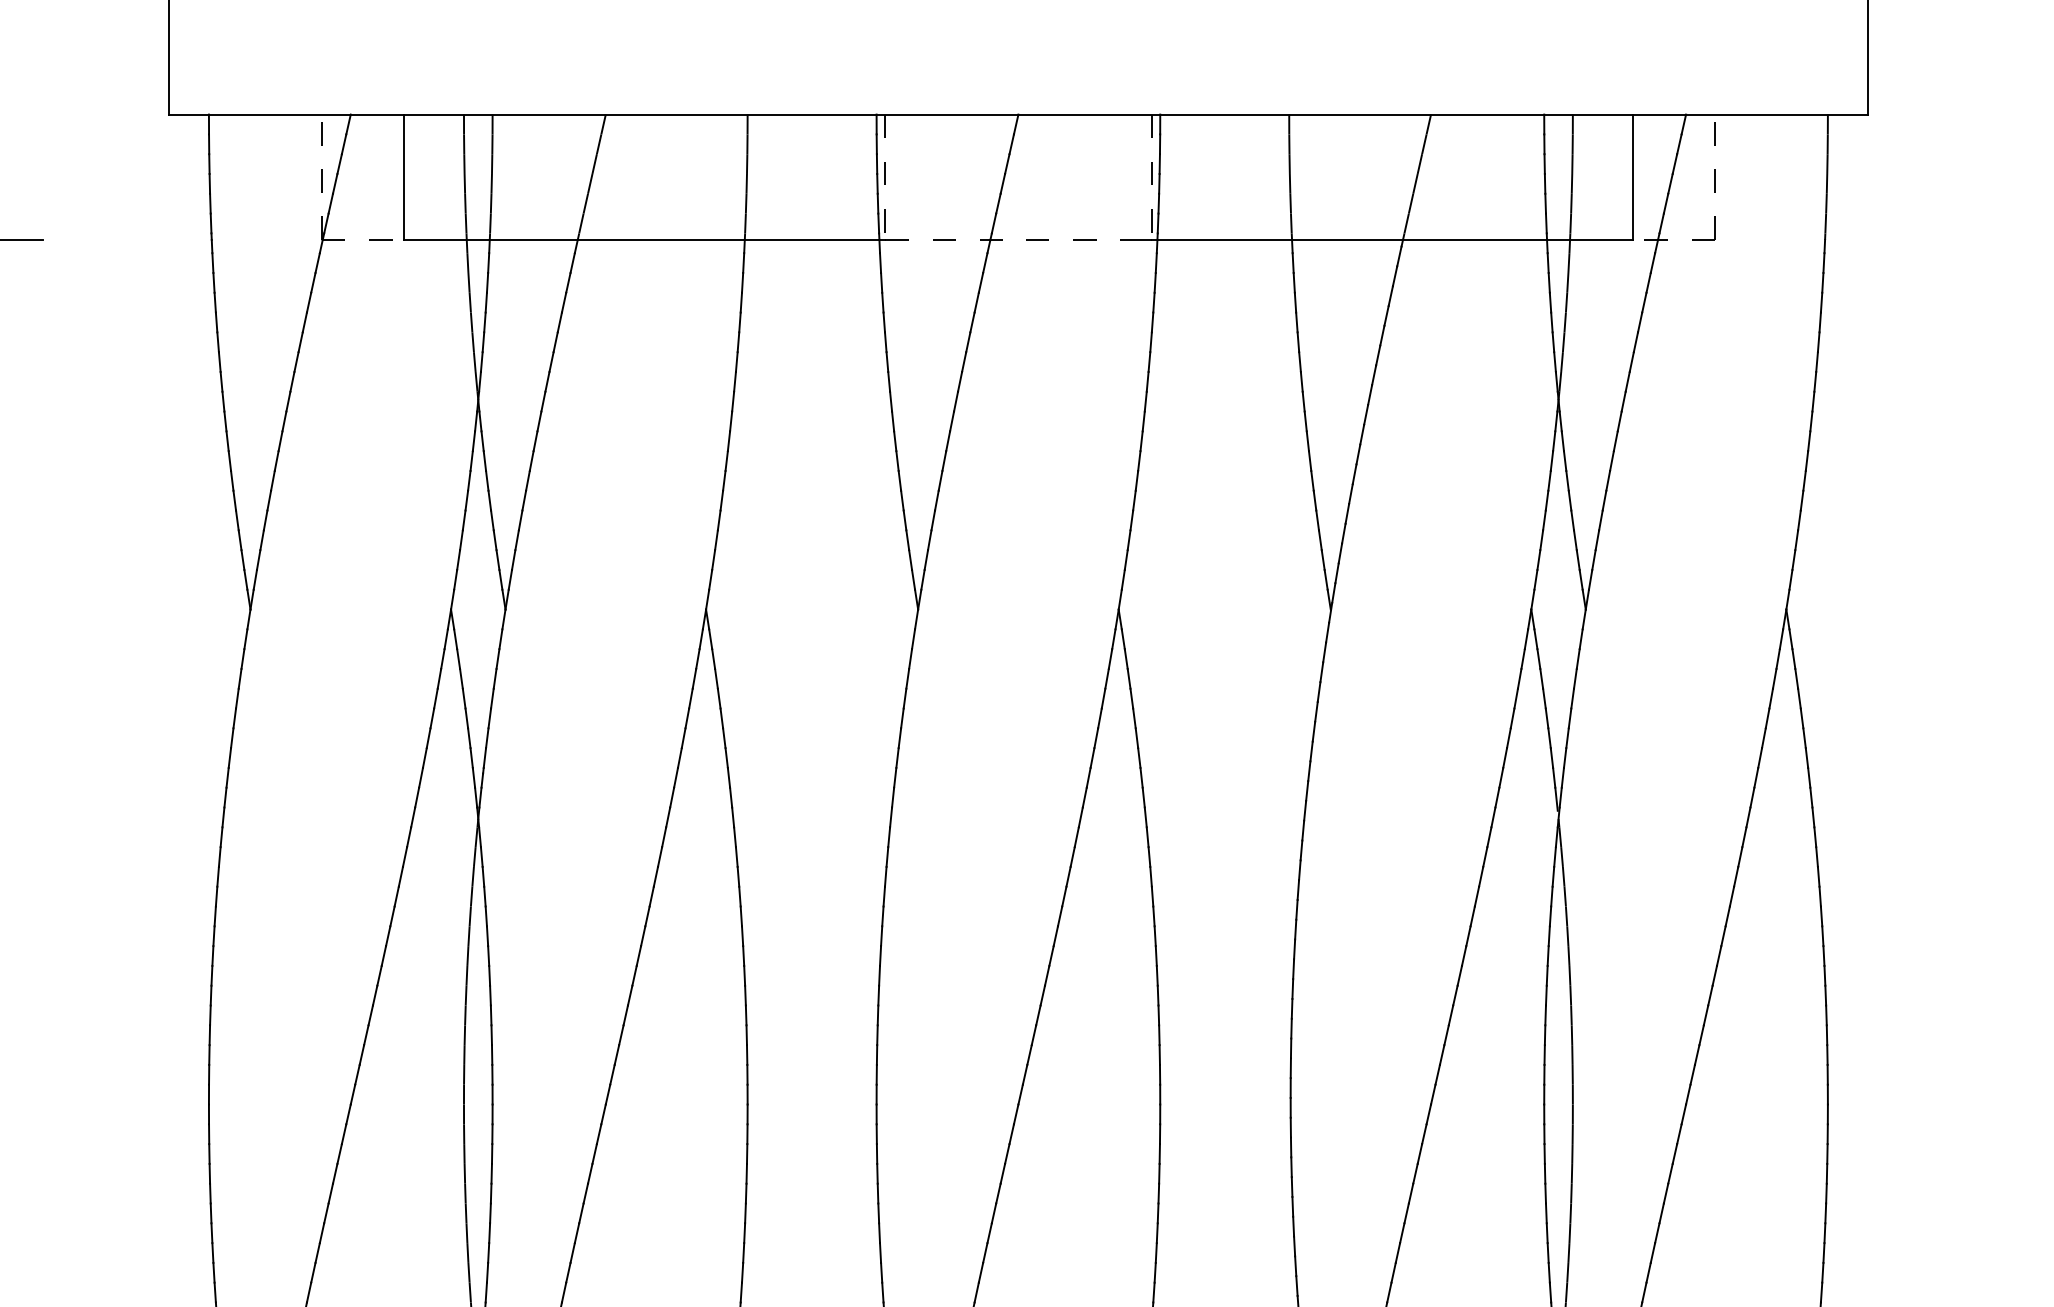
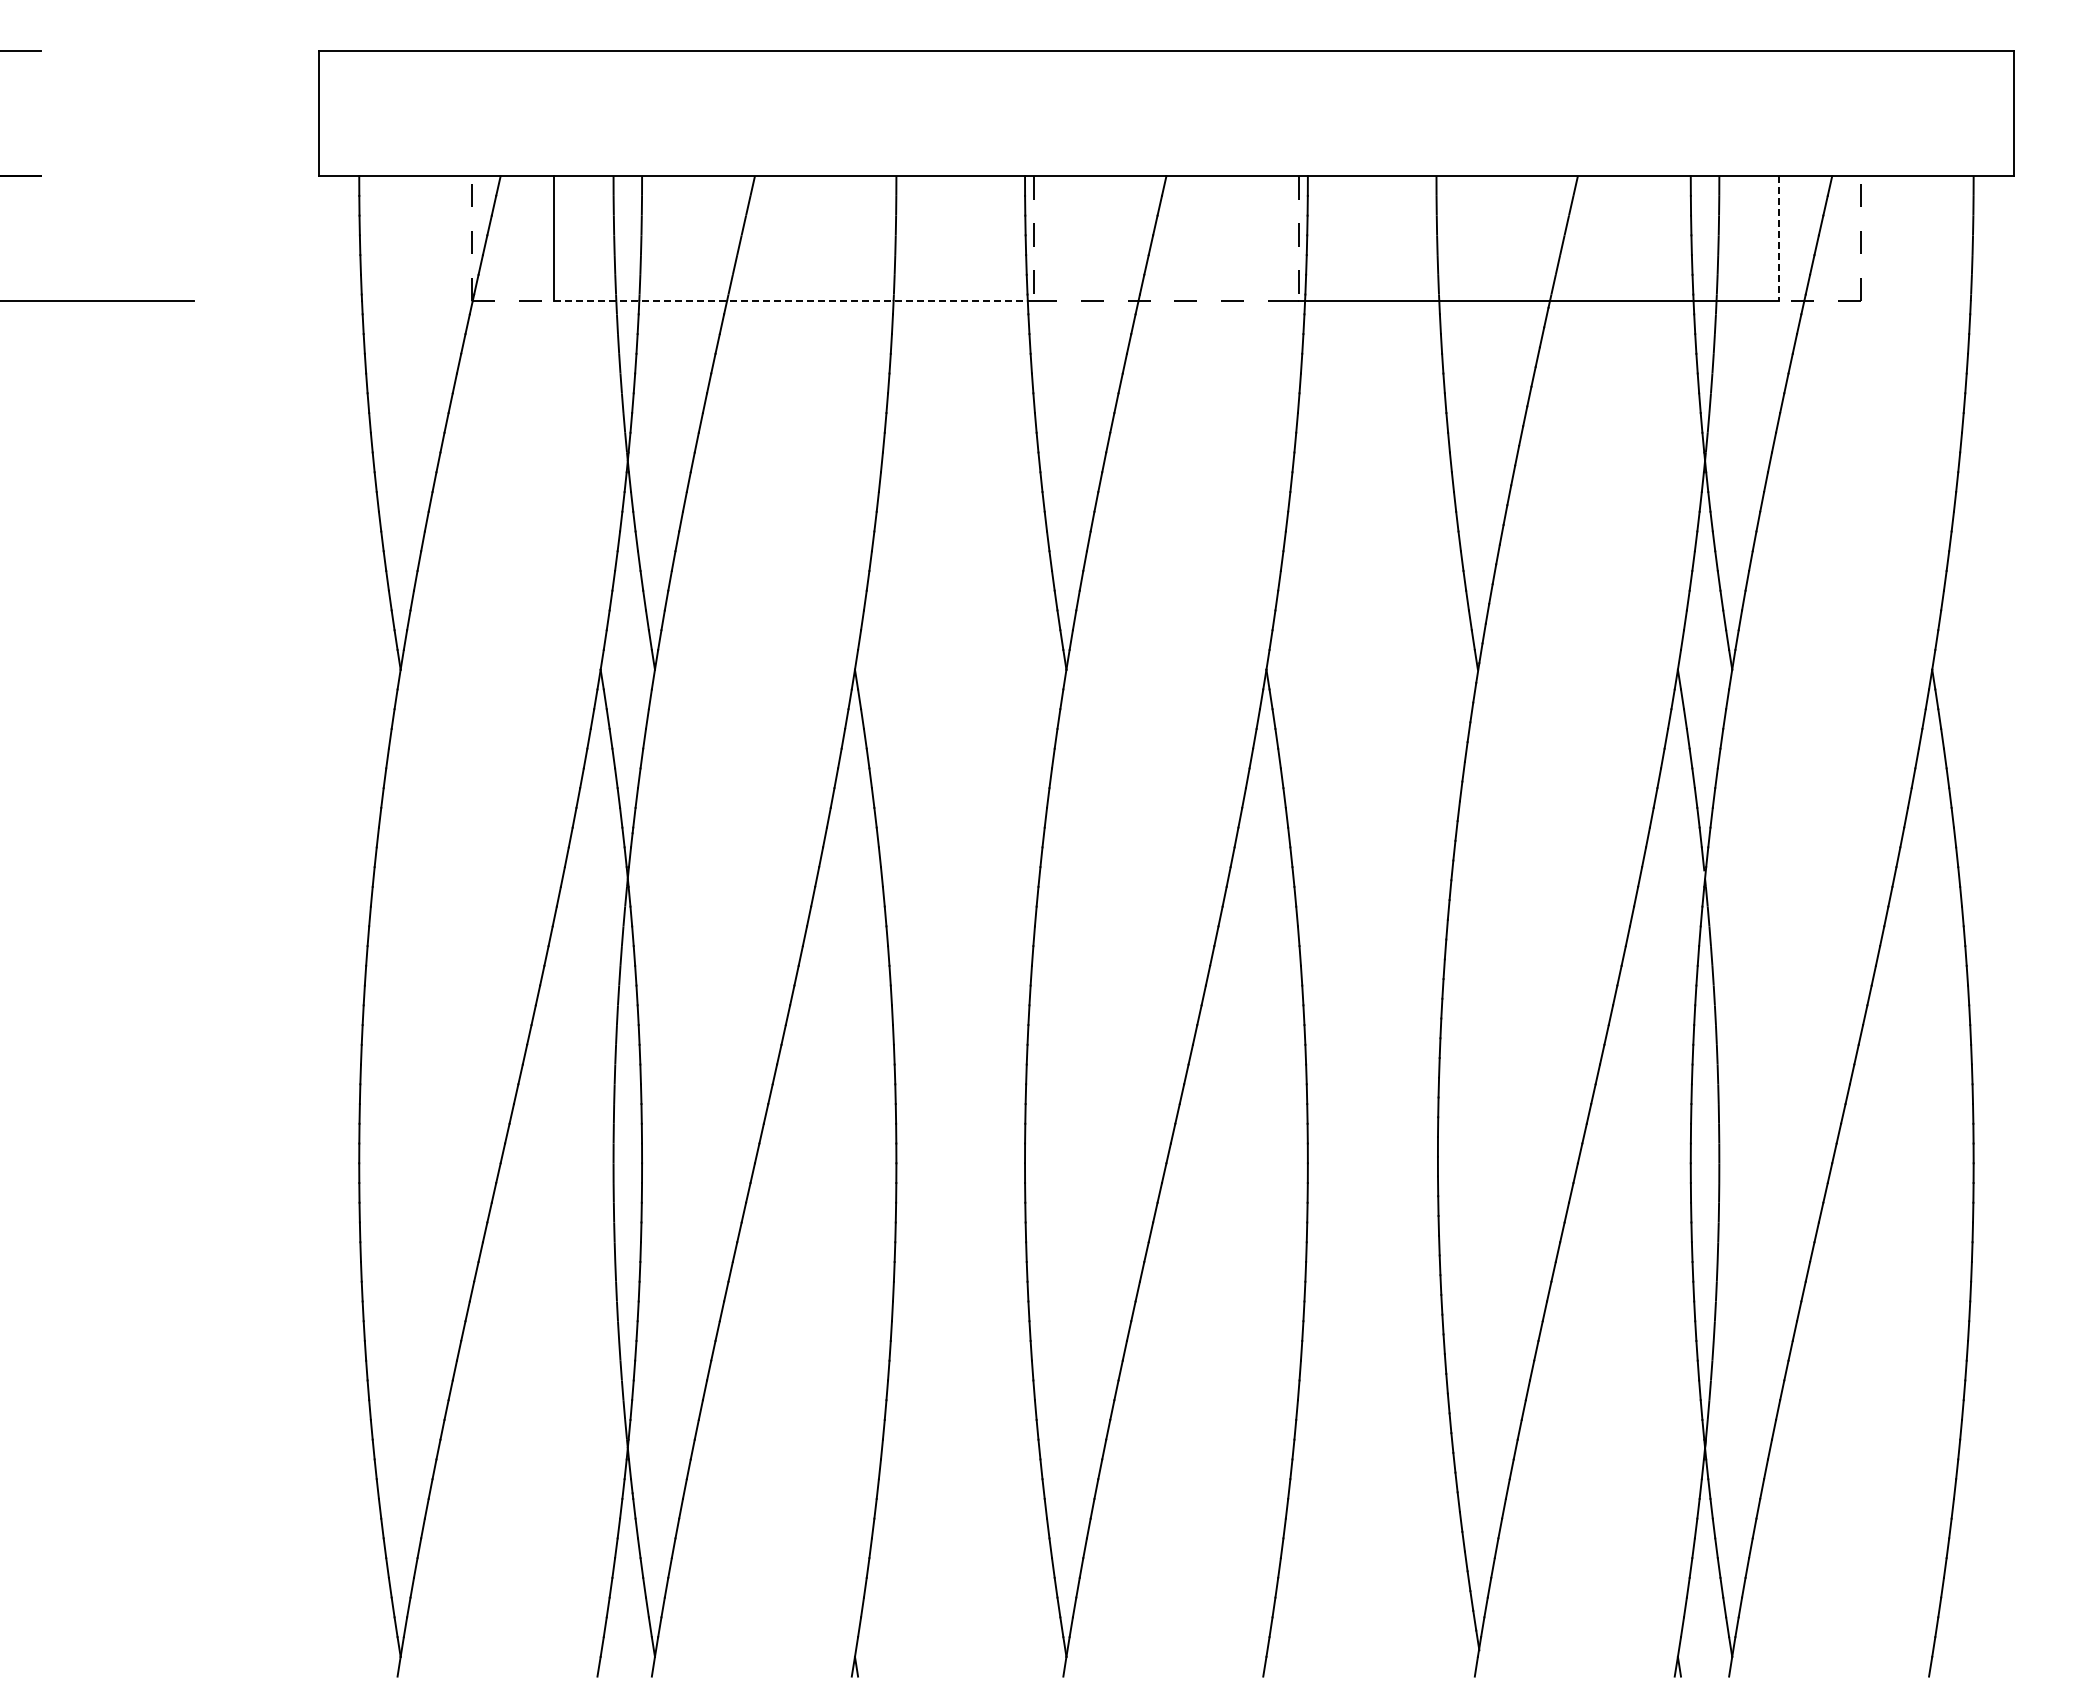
line: (1633, 177) -> (1779, 238), solid -> dashed
line: (644, 240) -> (793, 301), solid -> dashed

